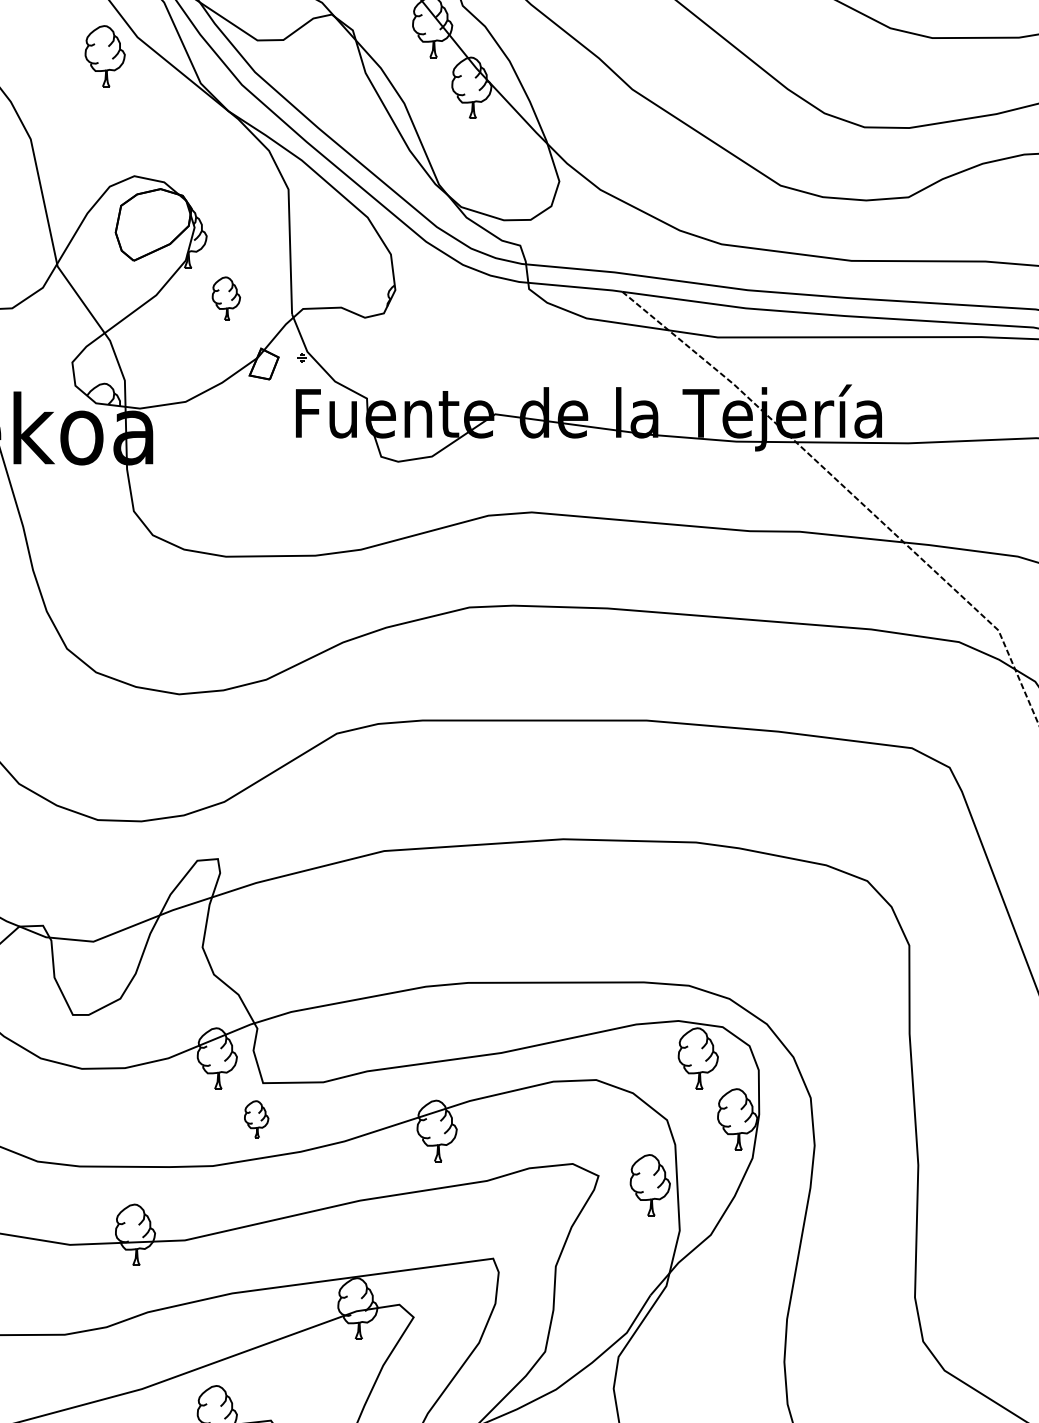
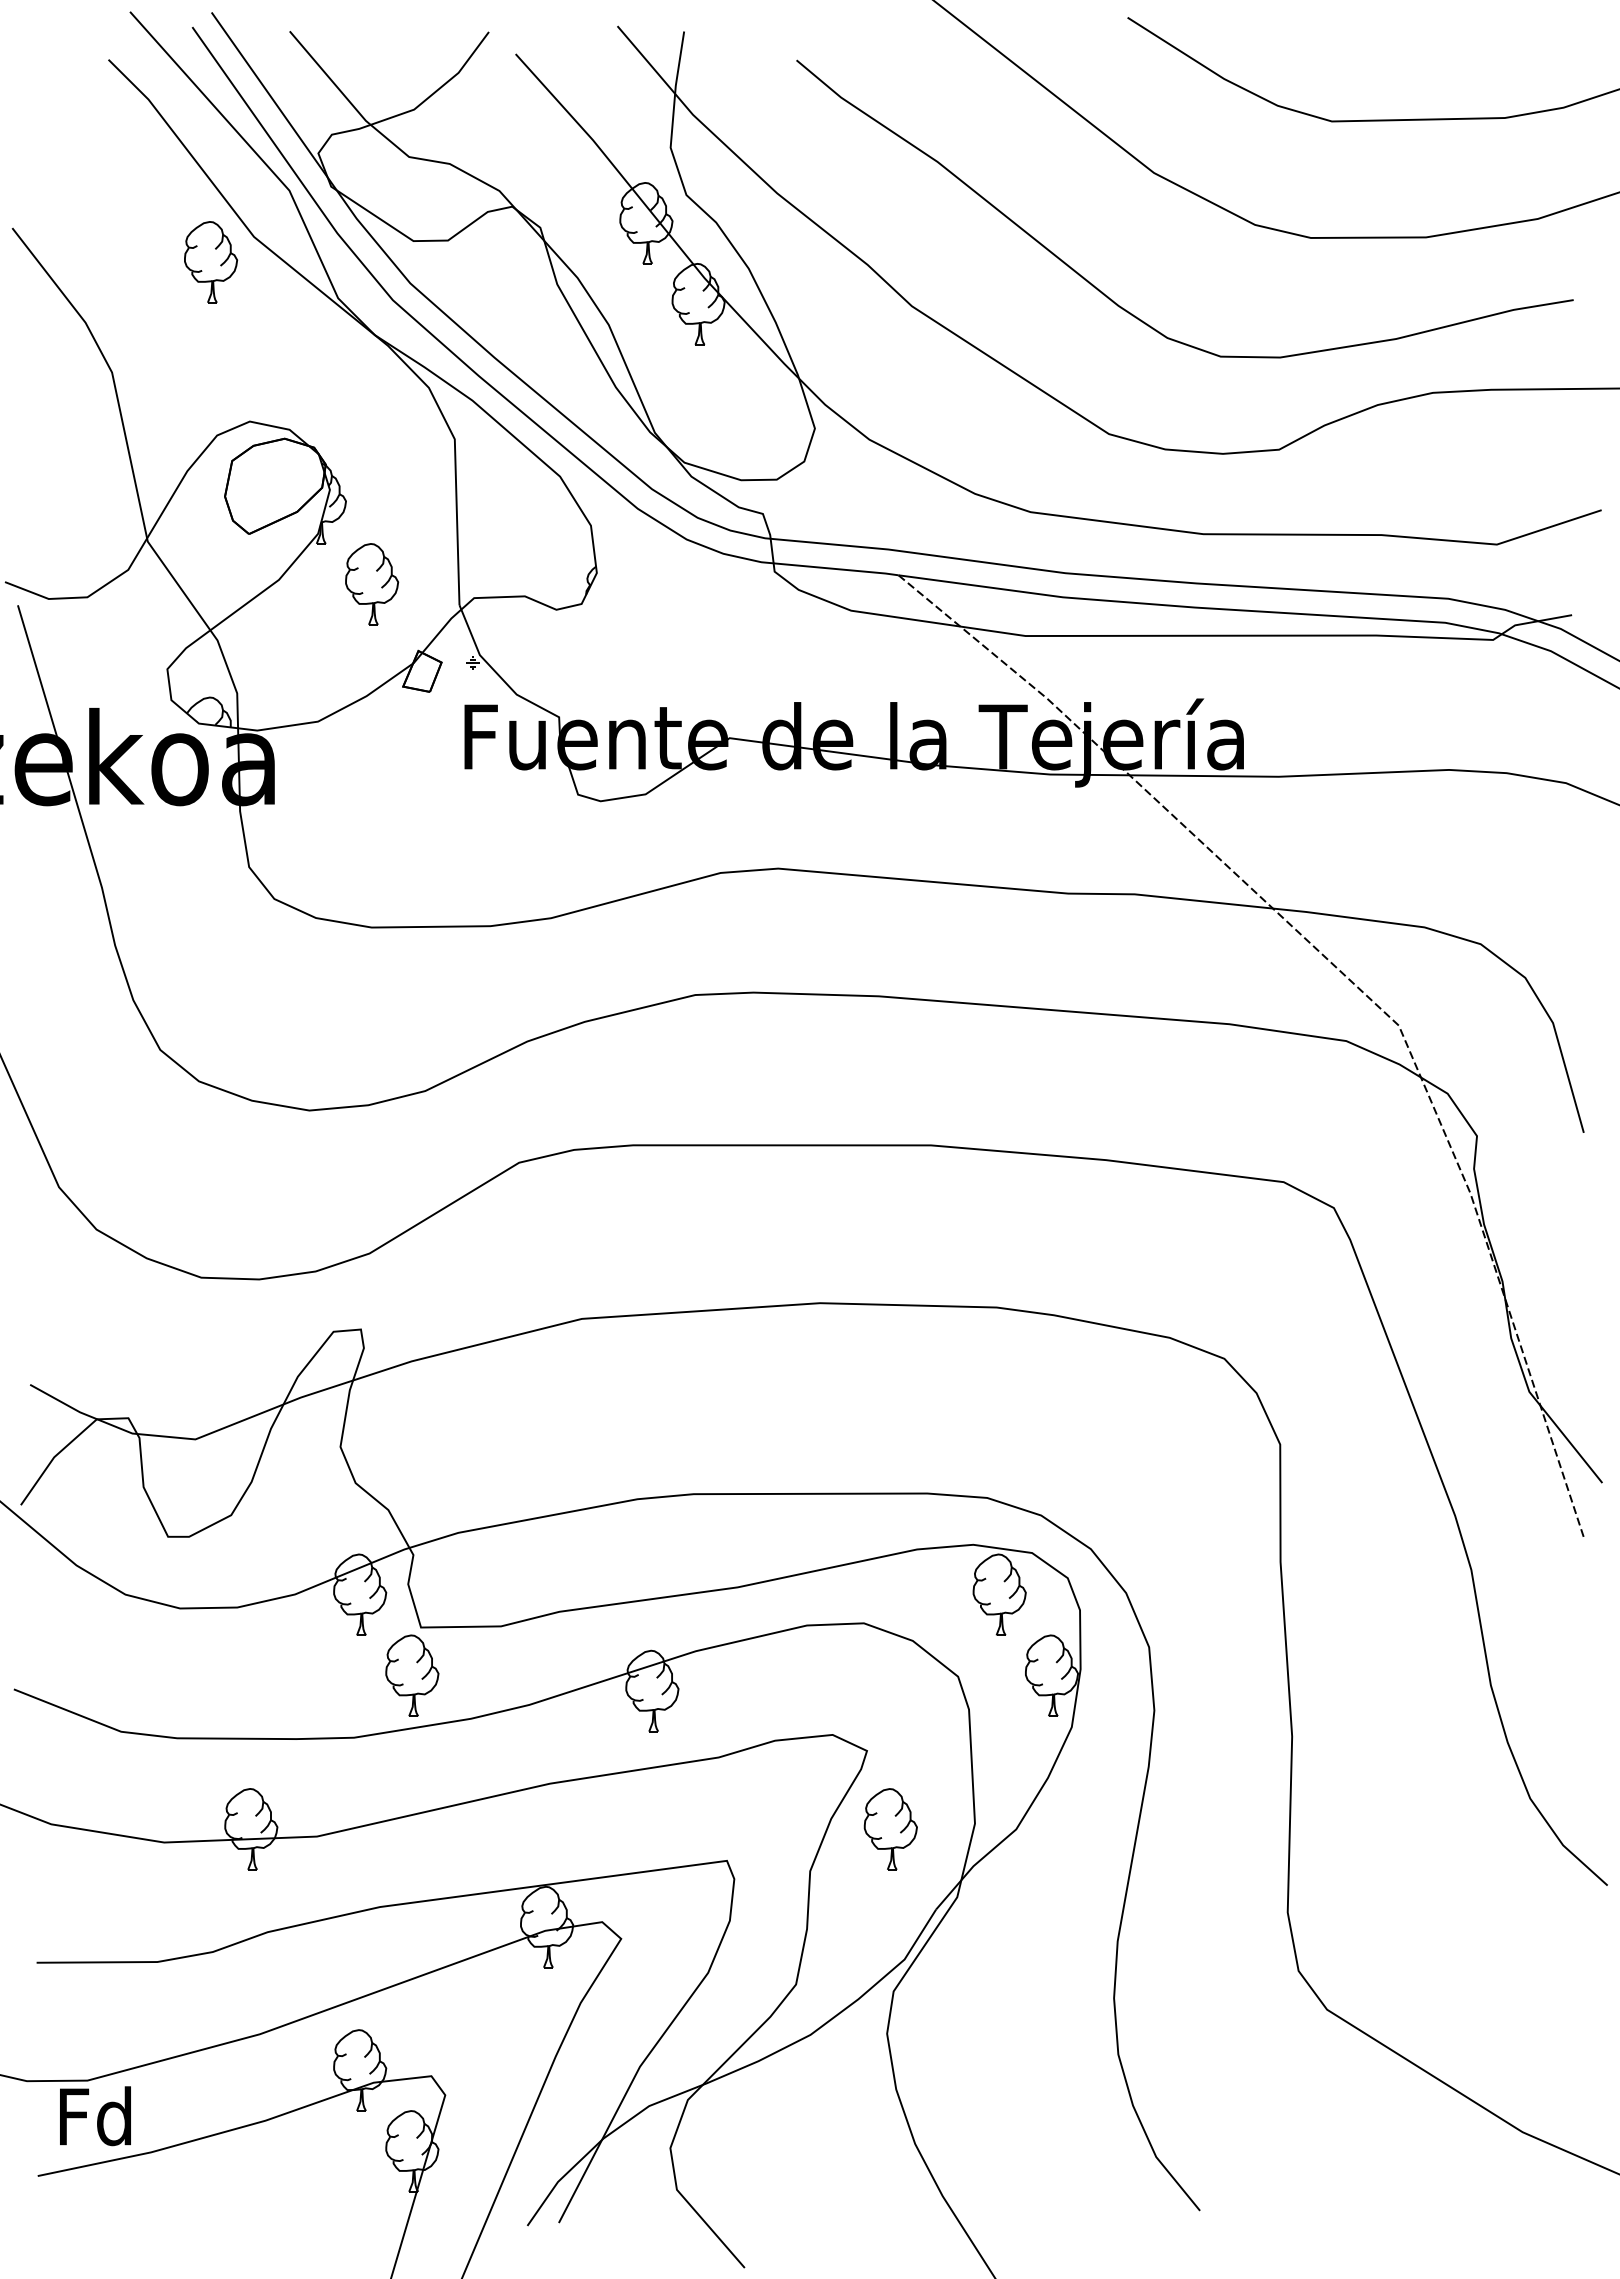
part: (226, 298) -> (372, 584), size x1.43
part: (256, 1119) -> (412, 1675), size x1.67
part: (650, 1185) -> (890, 1829), moved

